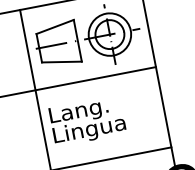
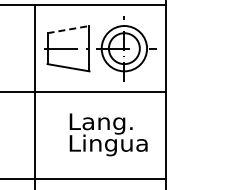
line: (56, 26) -> (69, 29), solid -> dashed
text: (87, 120) -> (108, 134), moved

